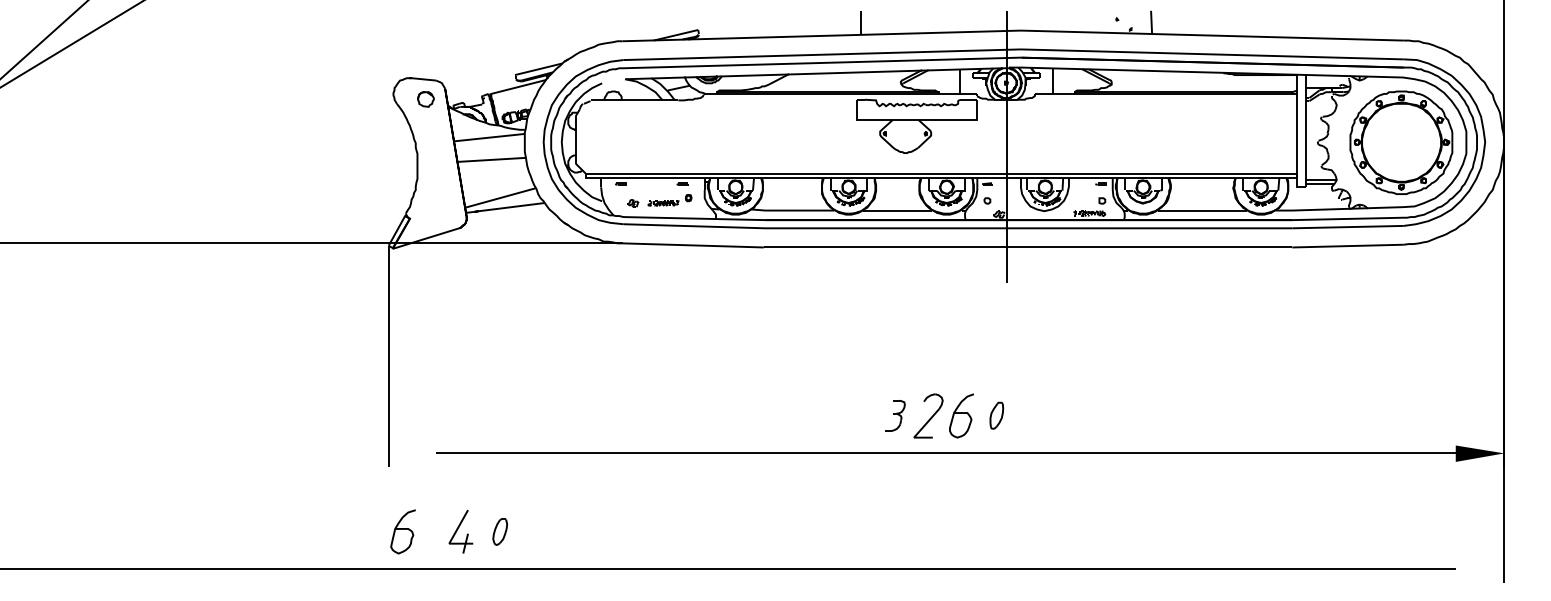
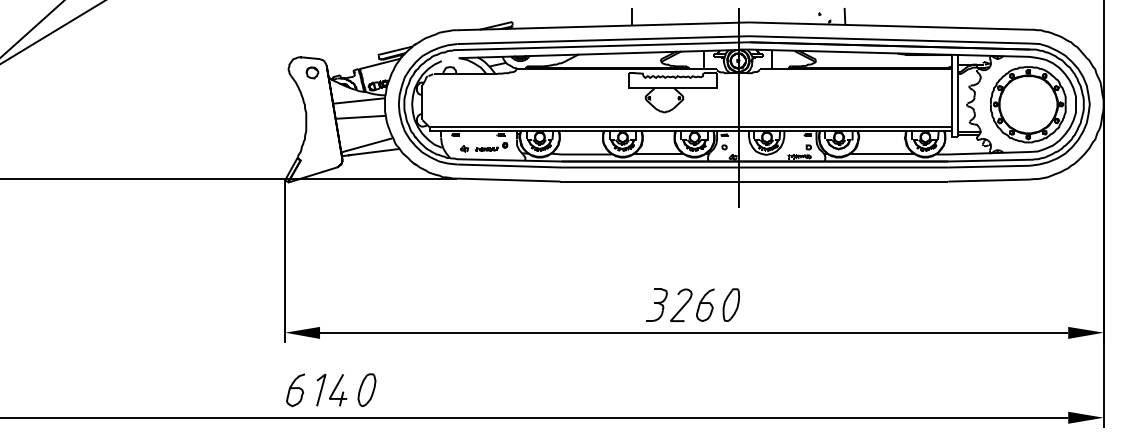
part: (894, 414) -> (656, 304), size x1.43
part: (996, 414) -> (731, 304), size x1.67
fill: (412, 453) -> (302, 332), added
line: (438, 530) -> (321, 389), added
part: (499, 532) -> (366, 390), size x1.67
fill: (1479, 568) -> (1085, 417), added

